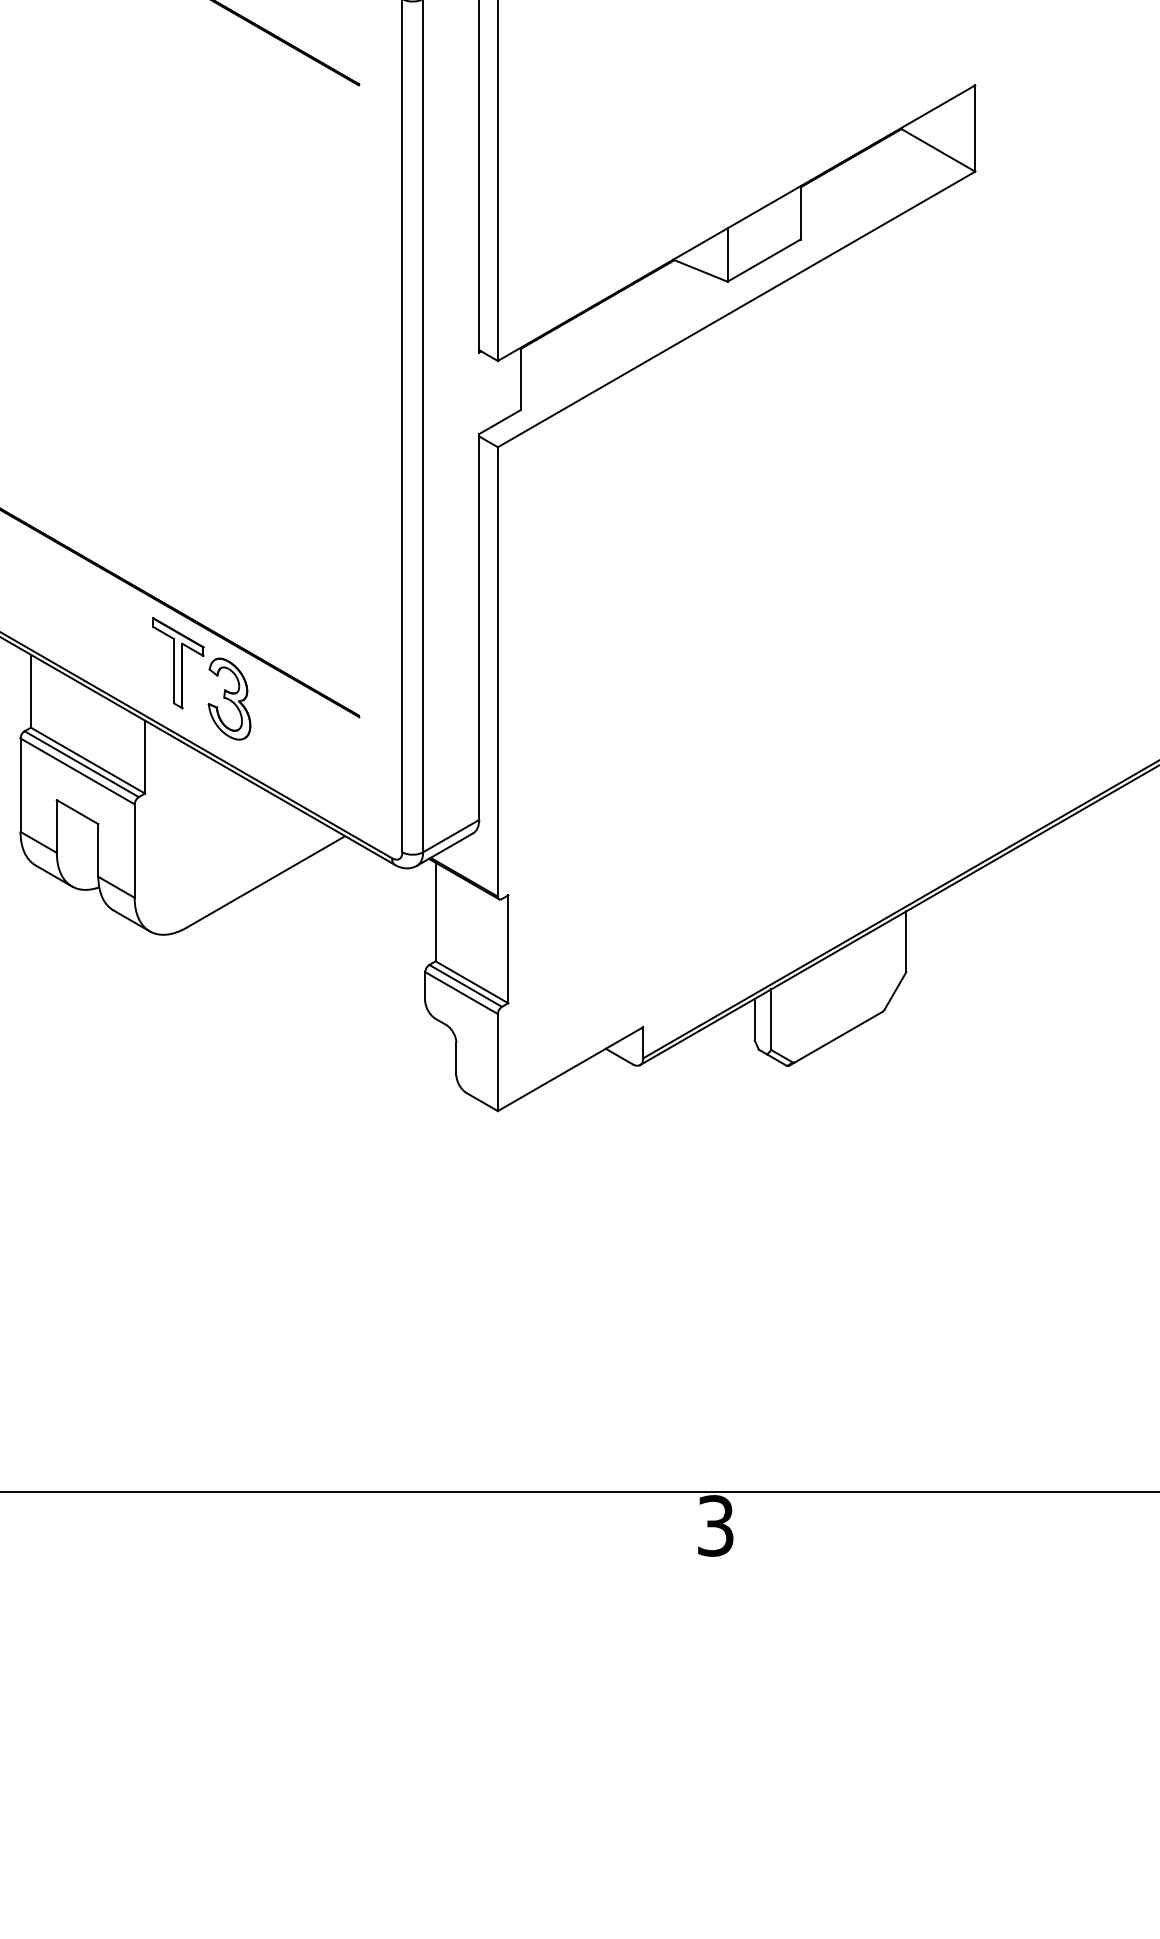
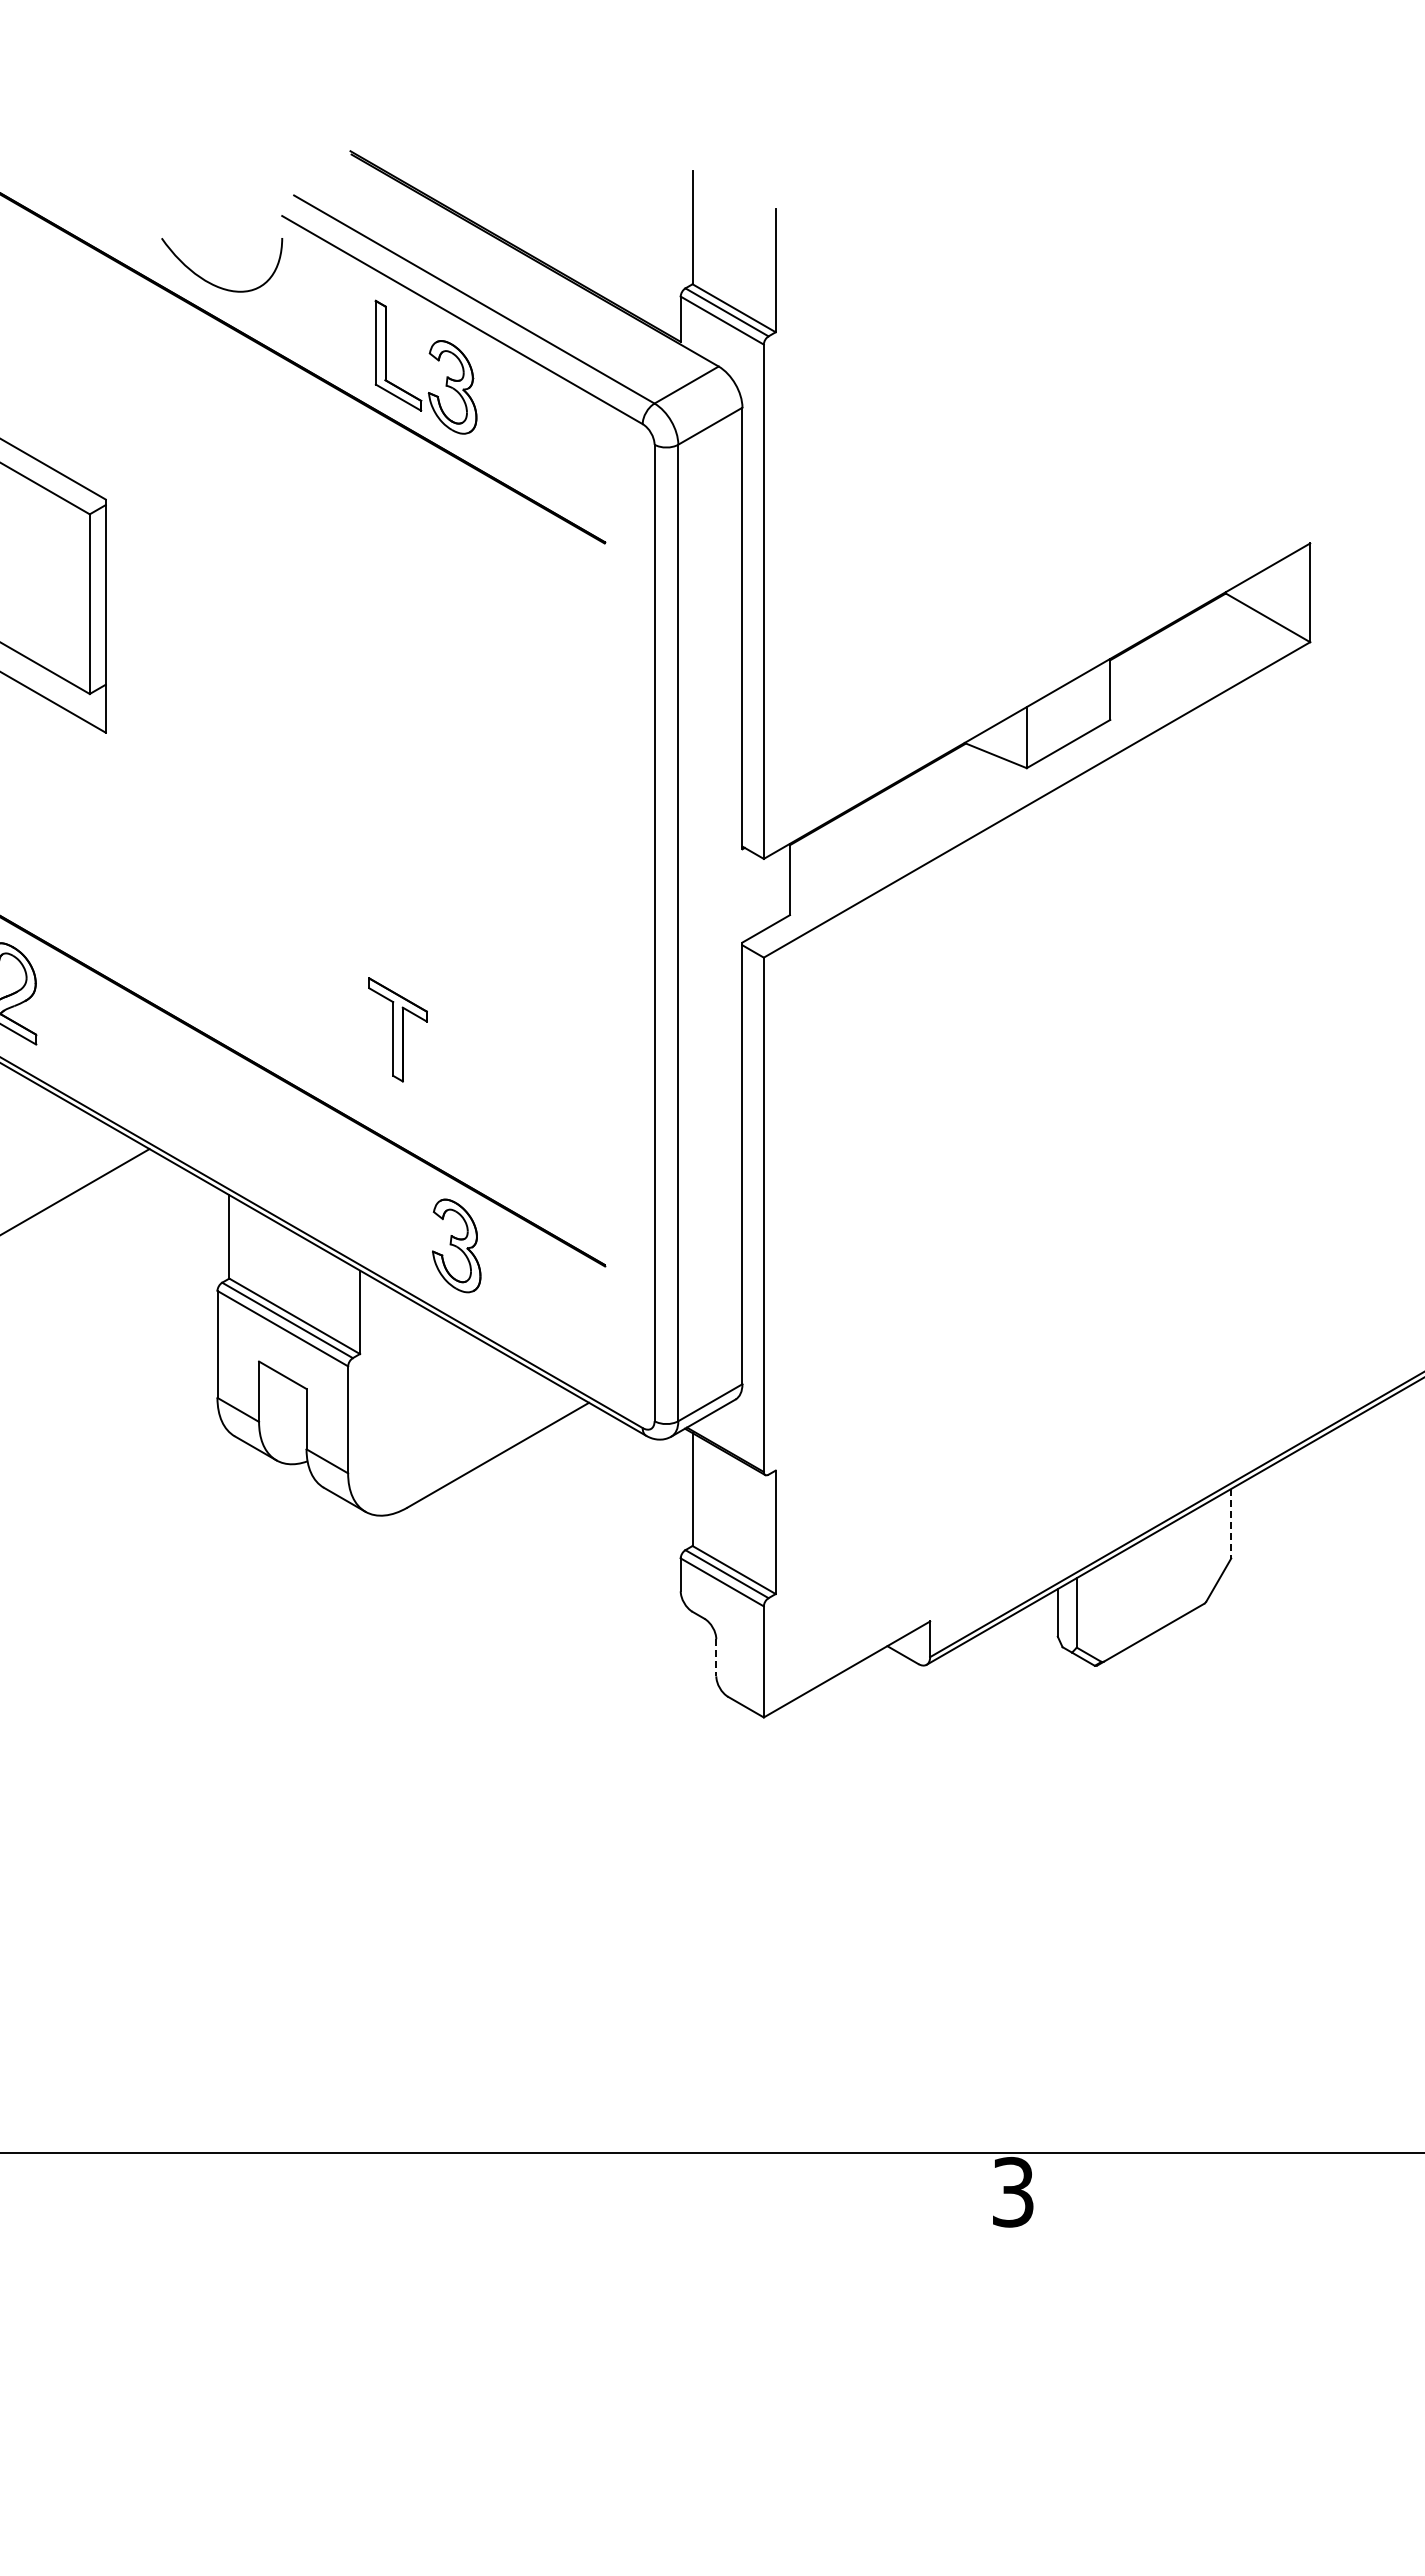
part: (177, 662) -> (397, 1029), moved
line: (906, 941) -> (1231, 1523), solid -> dashed
line: (456, 1058) -> (716, 1657), solid -> dashed

